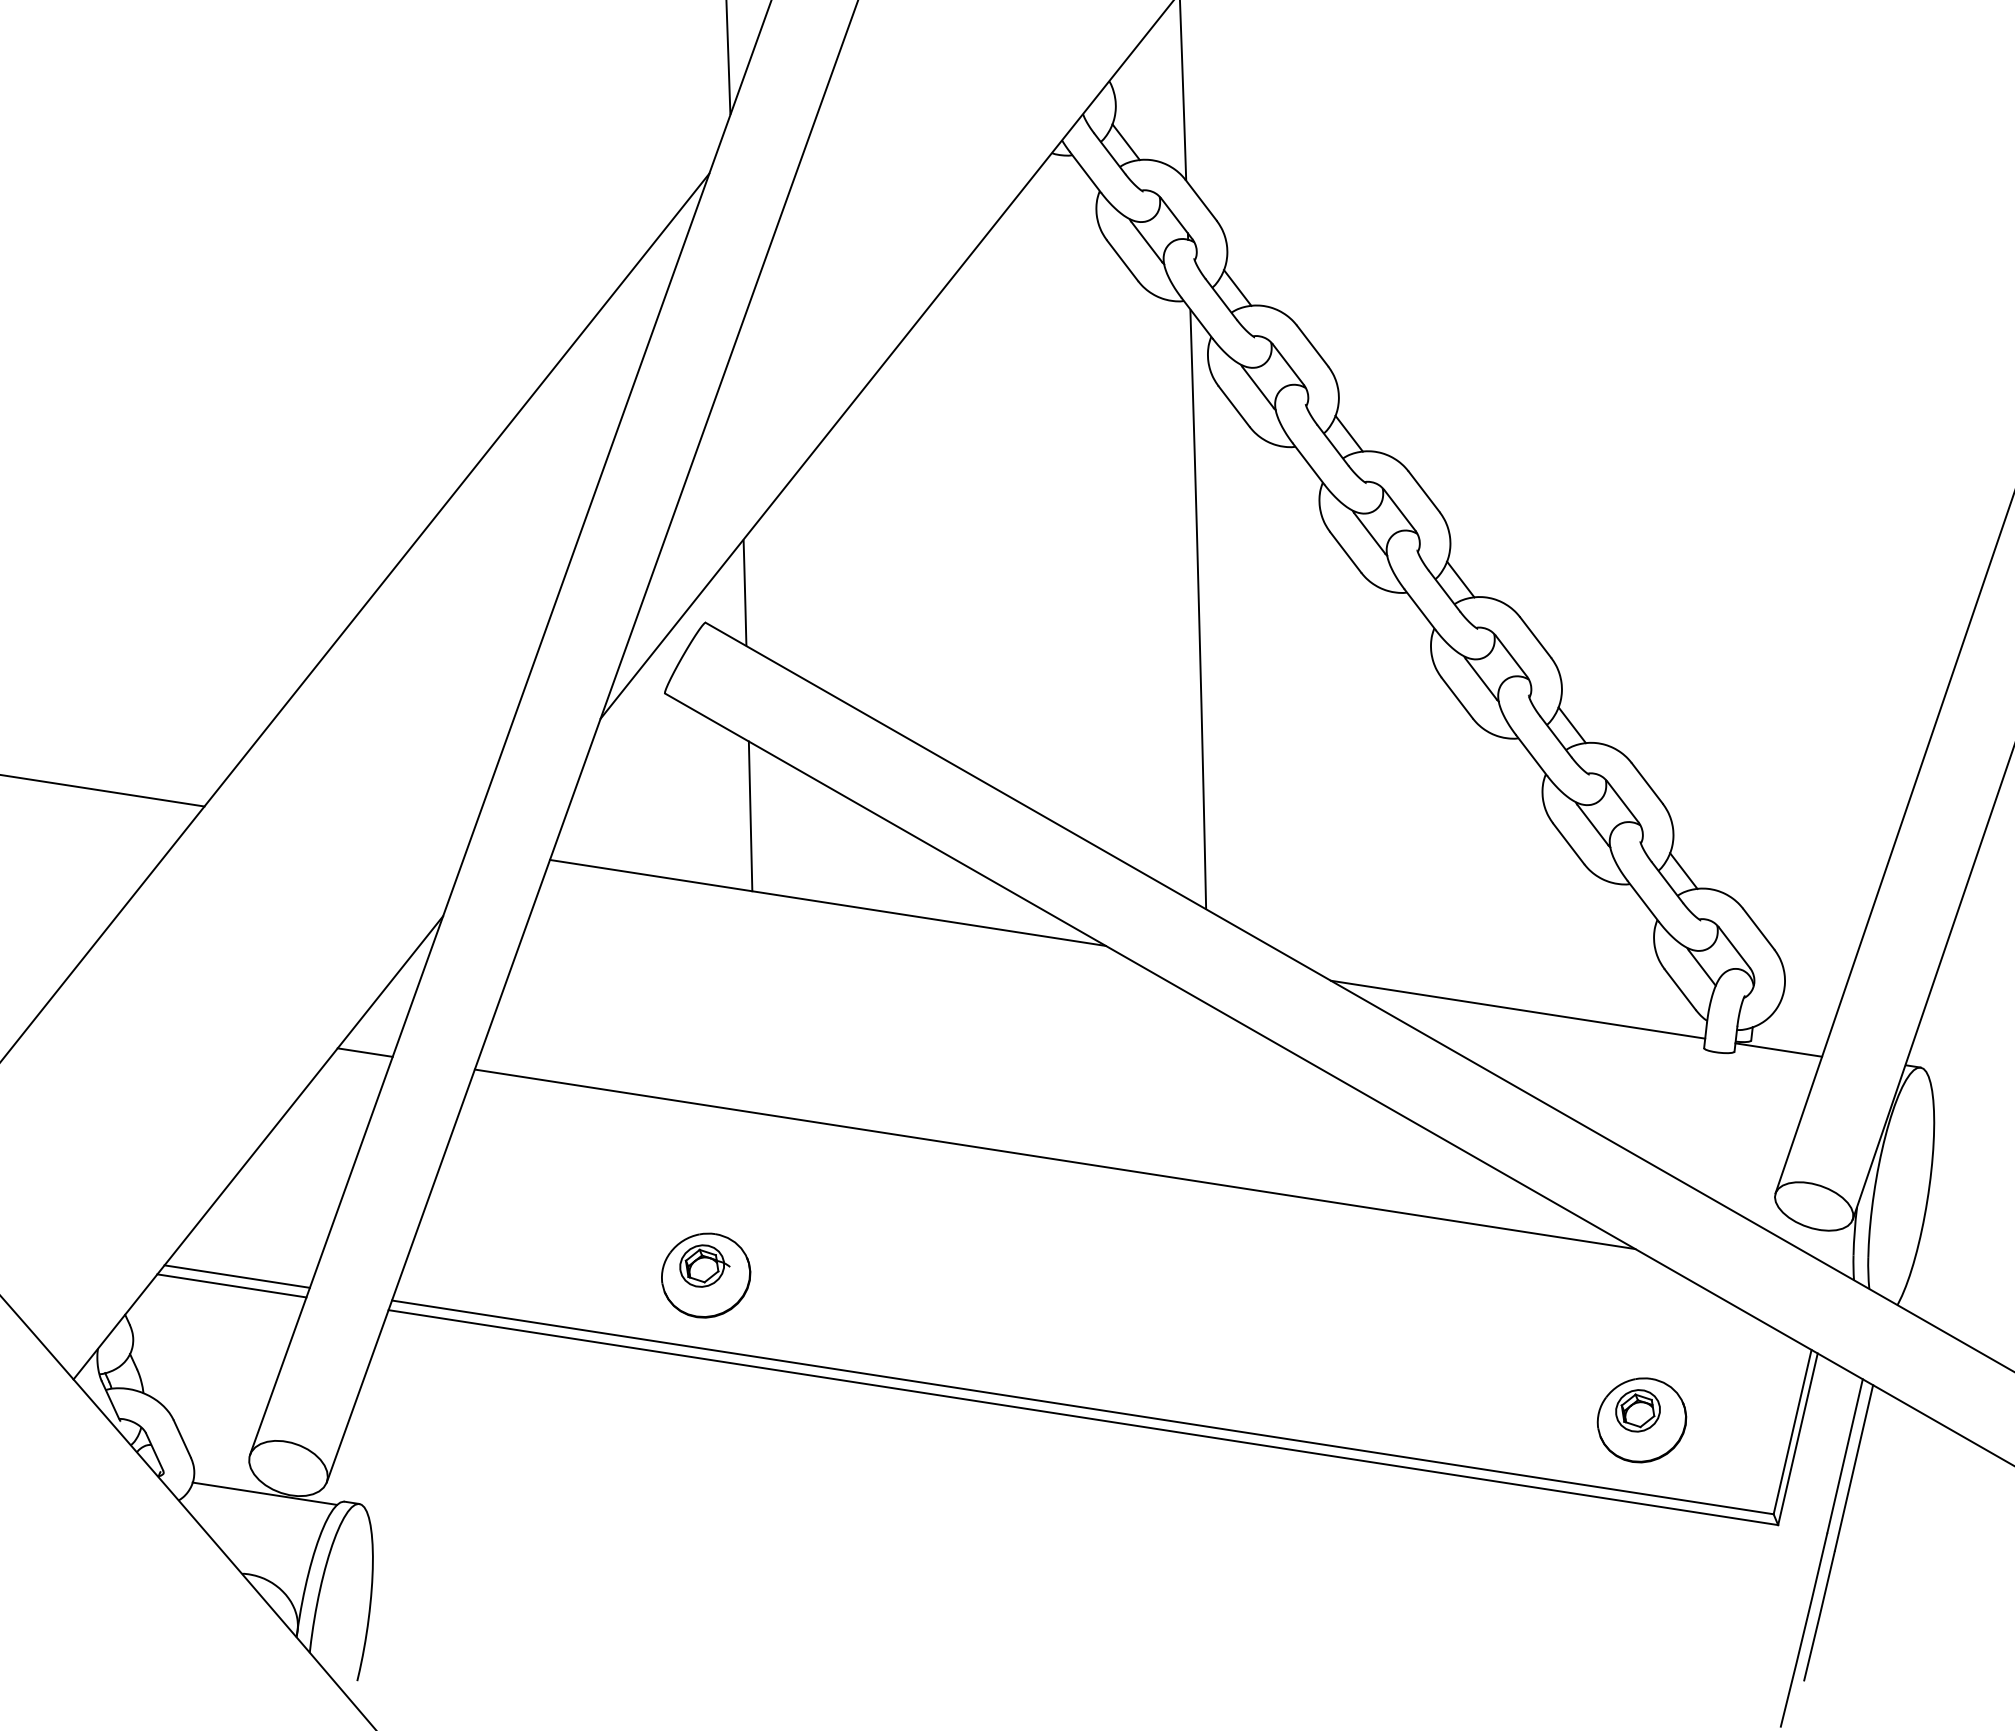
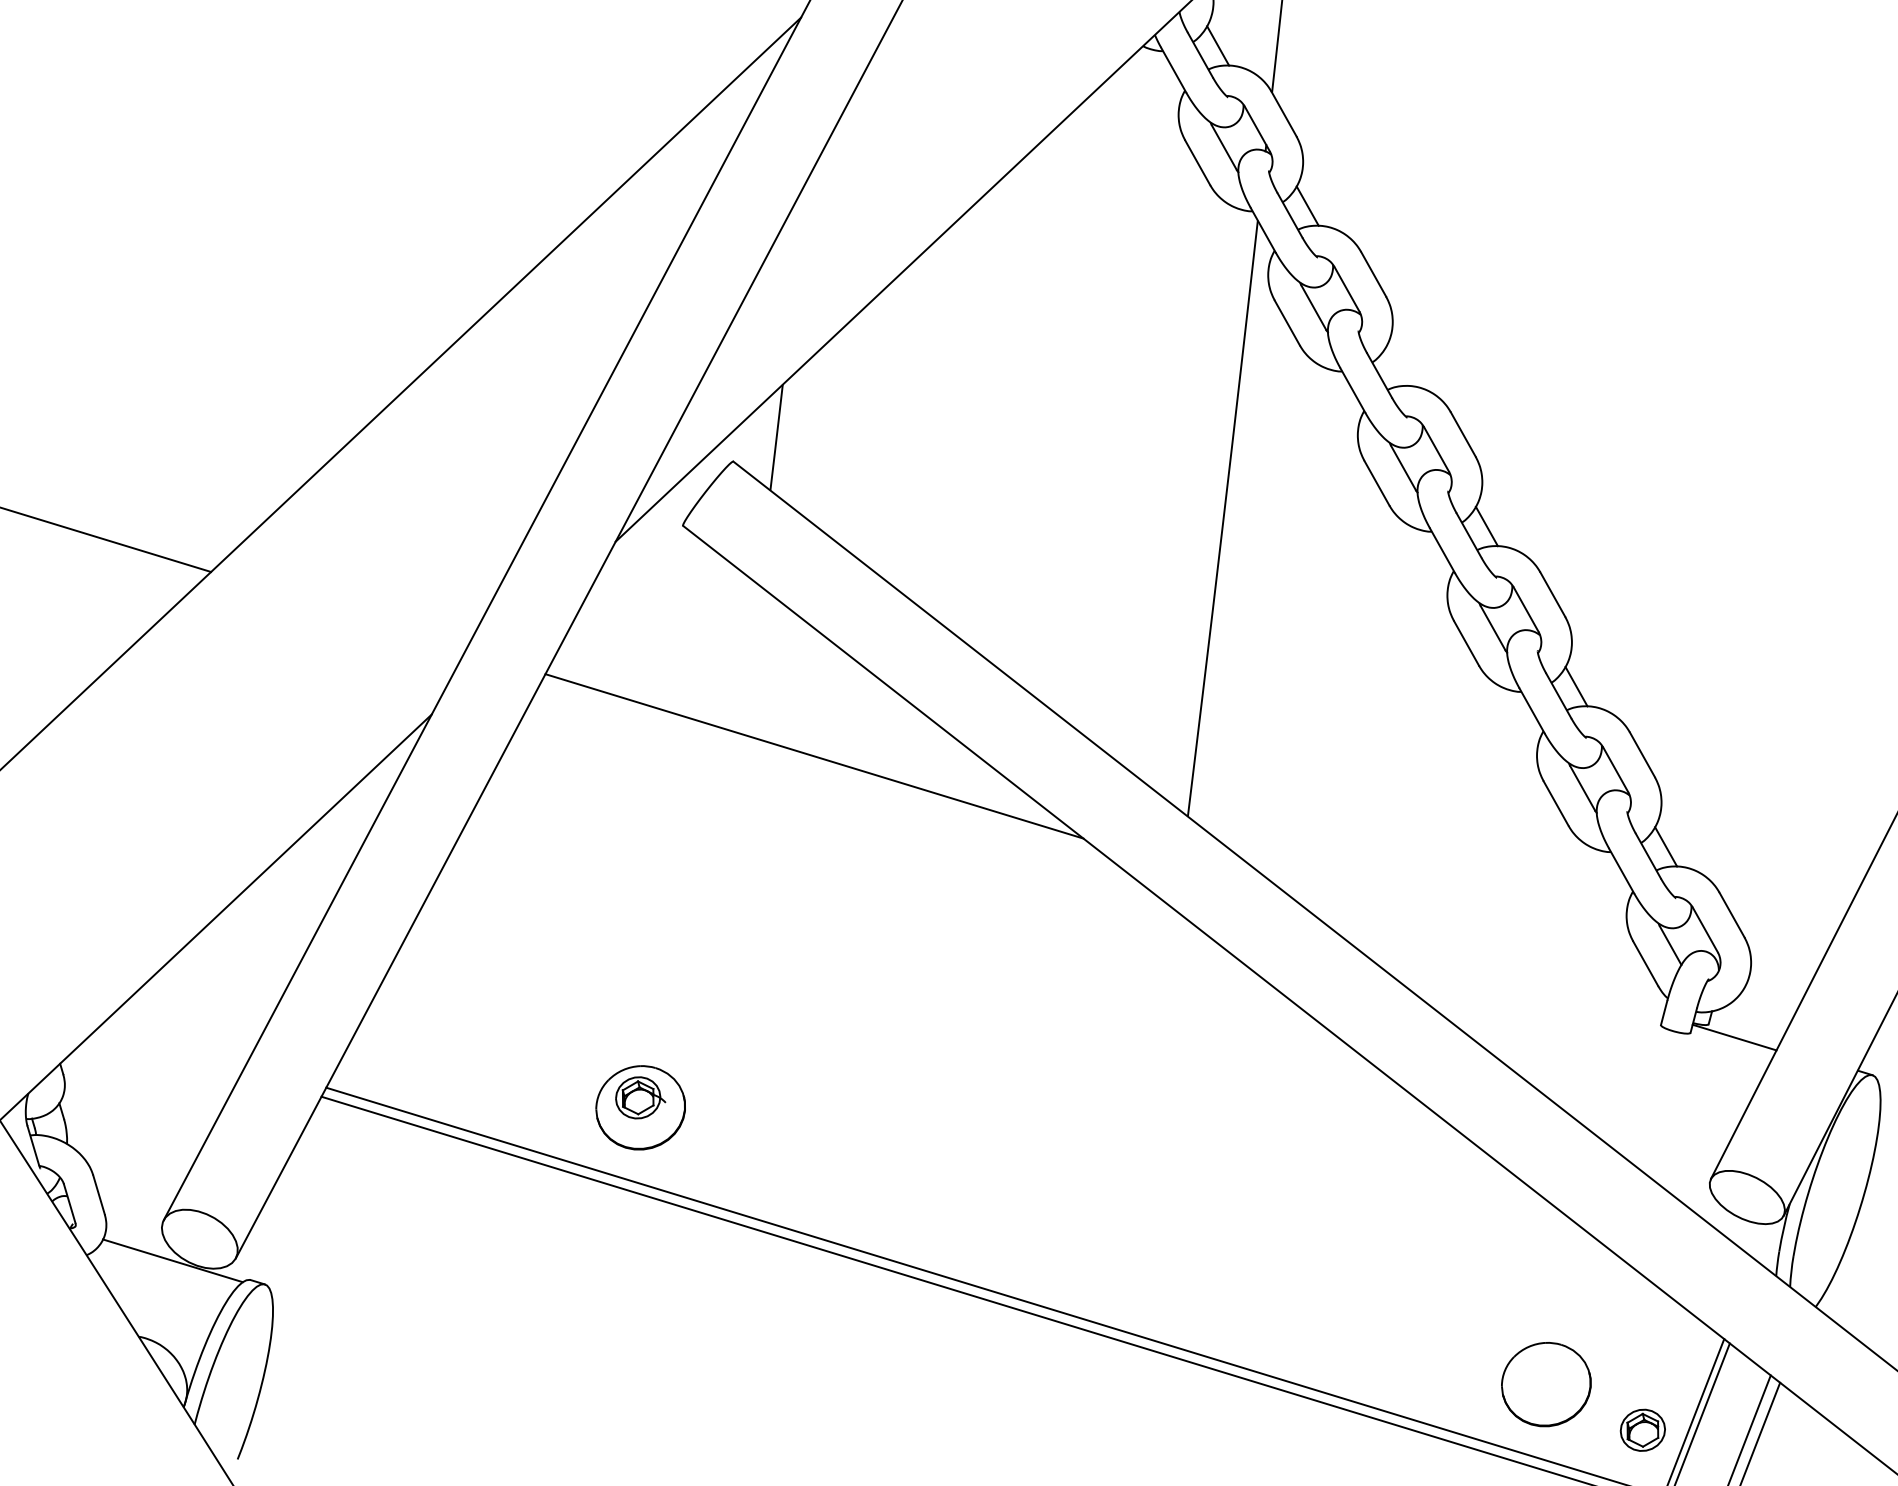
line: (1348, 433) -> (1396, 365), removed
line: (750, 816) -> (750, 659), removed
line: (1517, 1009) -> (1481, 960), removed
line: (364, 1052) -> (334, 838), removed
line: (1054, 1159) -> (1002, 1042), removed
line: (236, 1276) -> (175, 1041), removed
line: (231, 1285) -> (169, 1049), removed
part: (1637, 1410) -> (1642, 1429), moved

